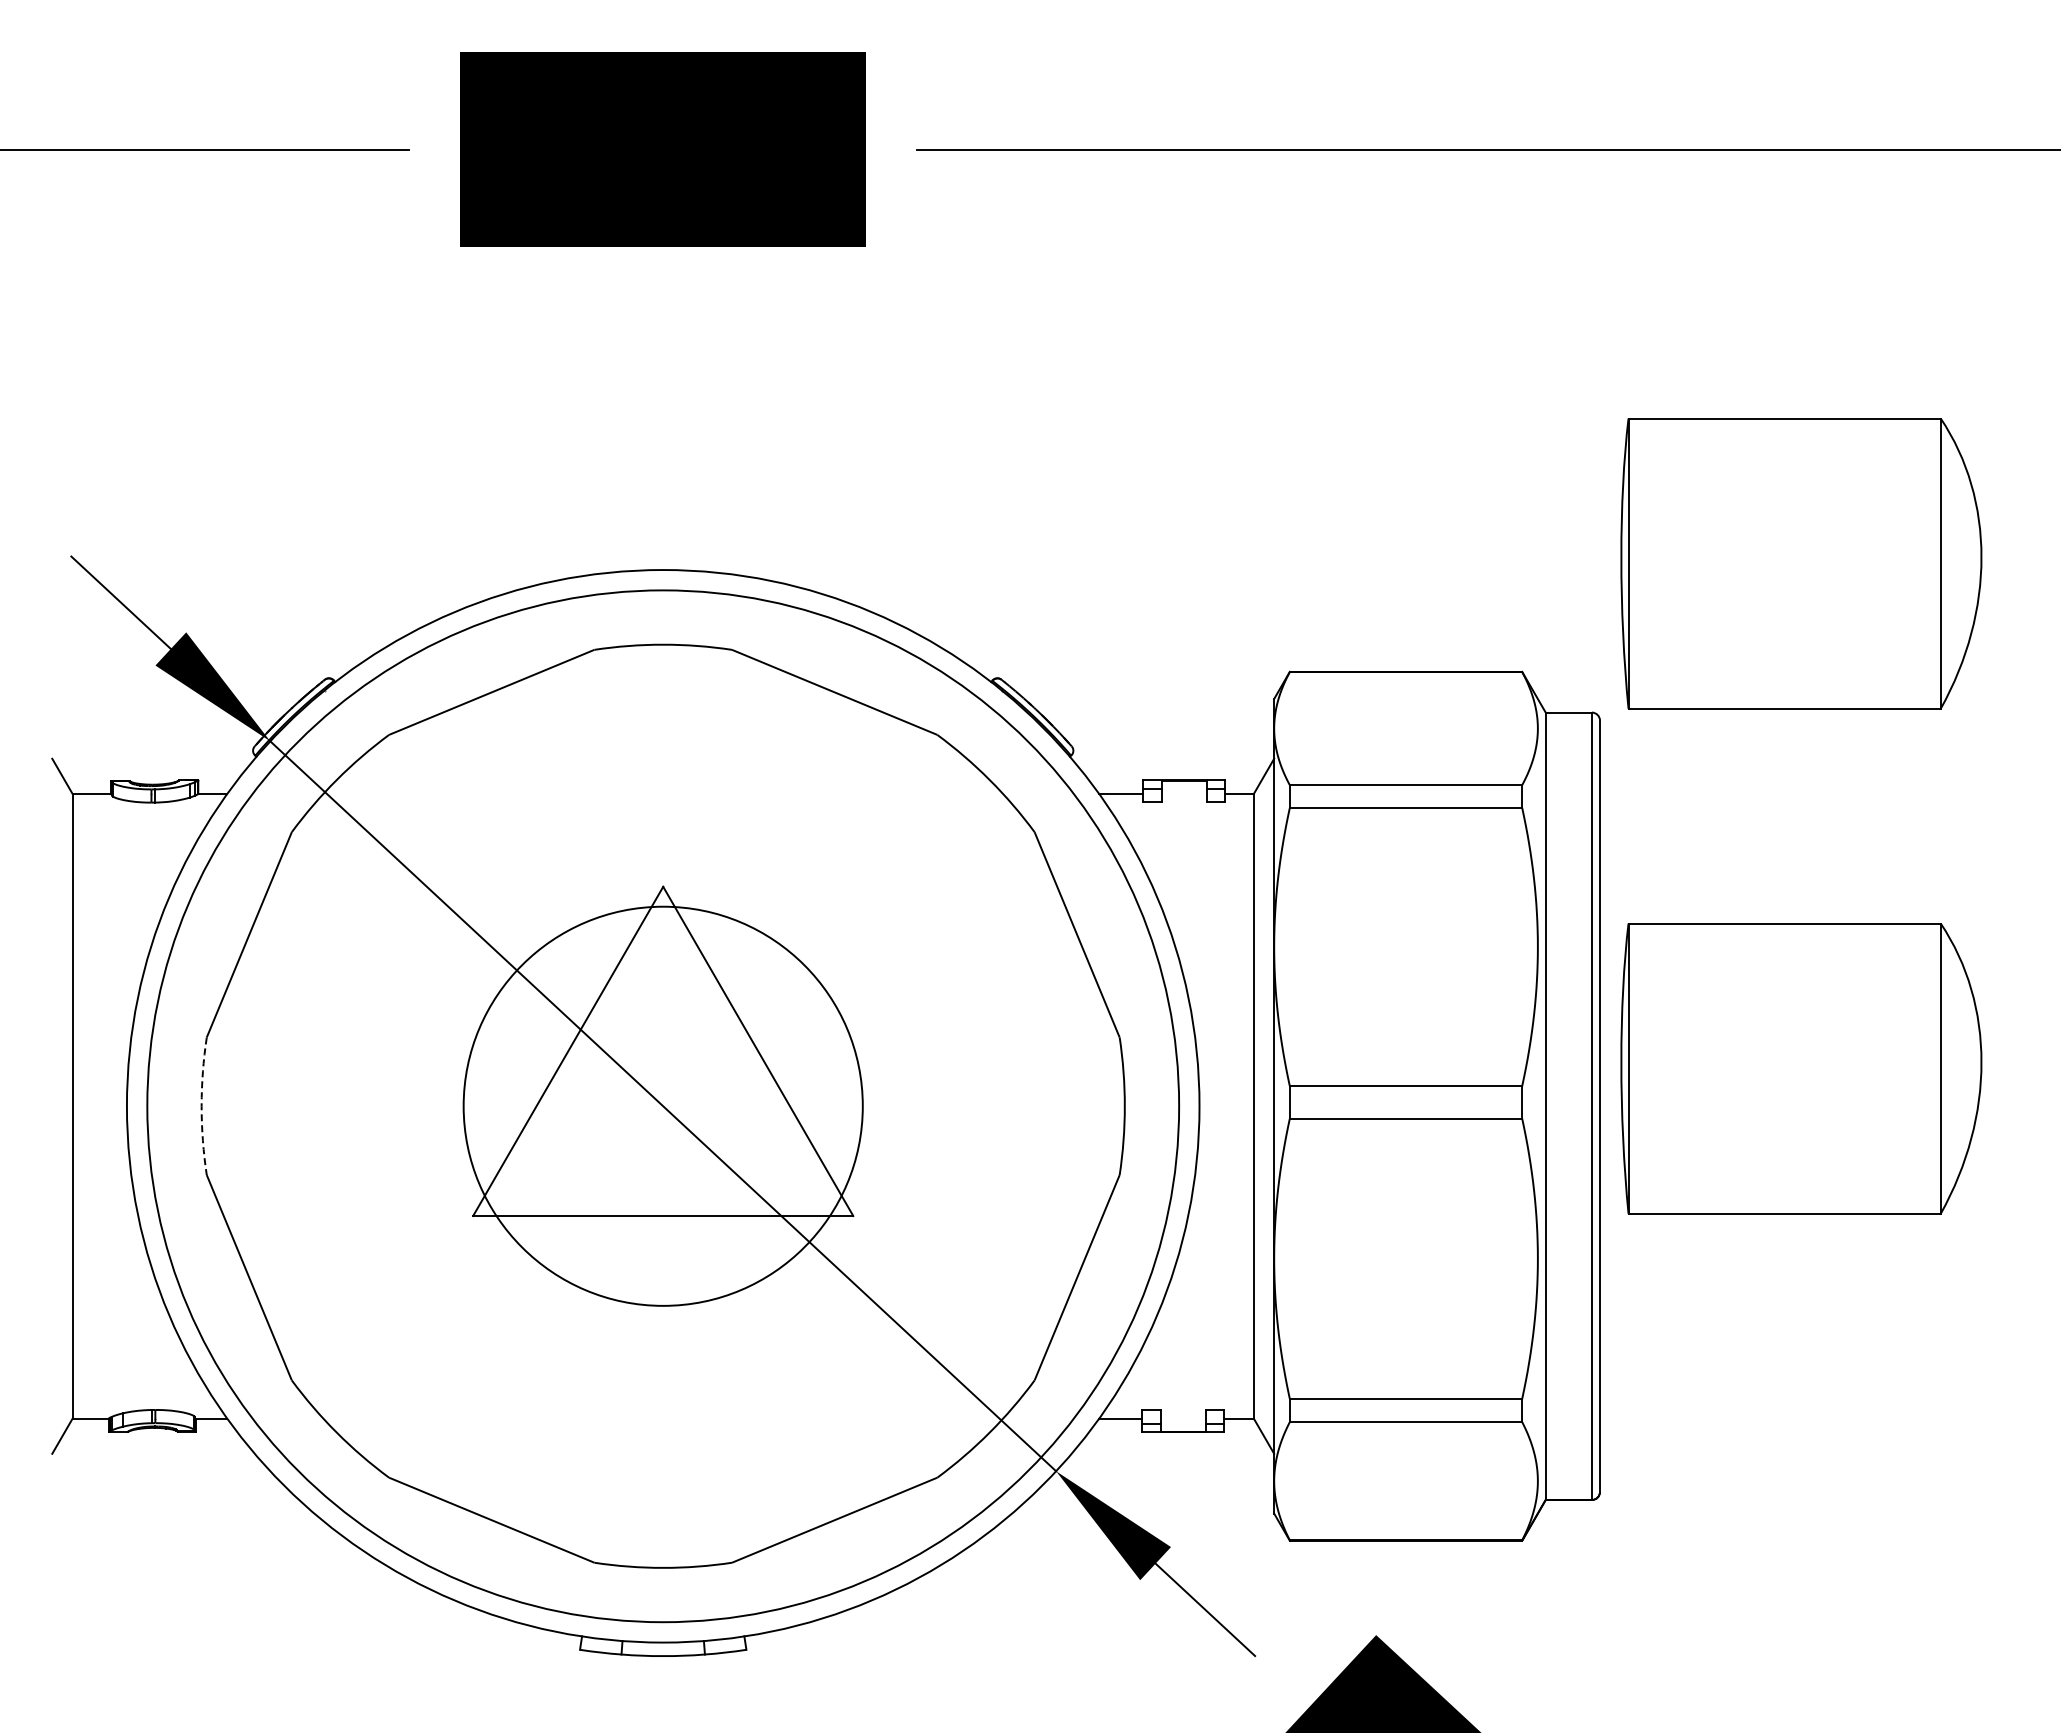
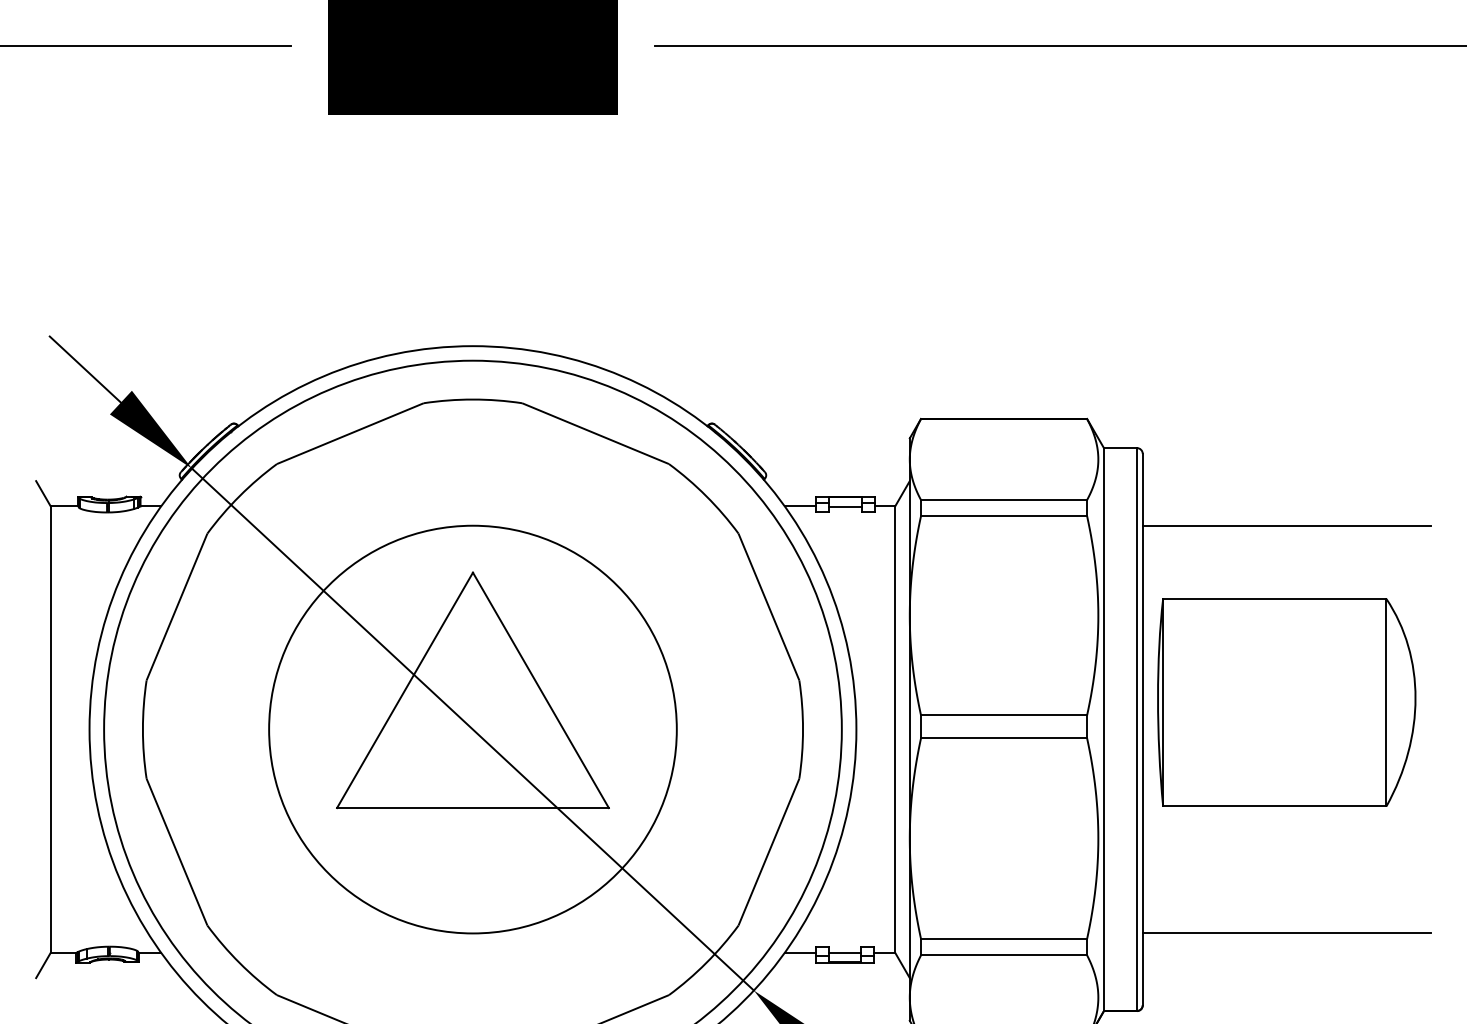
part: (1801, 563) -> (1286, 341), removed
line: (1183, 794) -> (844, 506), added
line: (1801, 821) -> (1286, 525), added
arc: (201, 1106) -> (142, 729), dashed -> solid
circle: (663, 1106) -> (473, 729), size x1.43
line: (1801, 1391) -> (1286, 933), added
line: (1183, 1418) -> (844, 952), added

